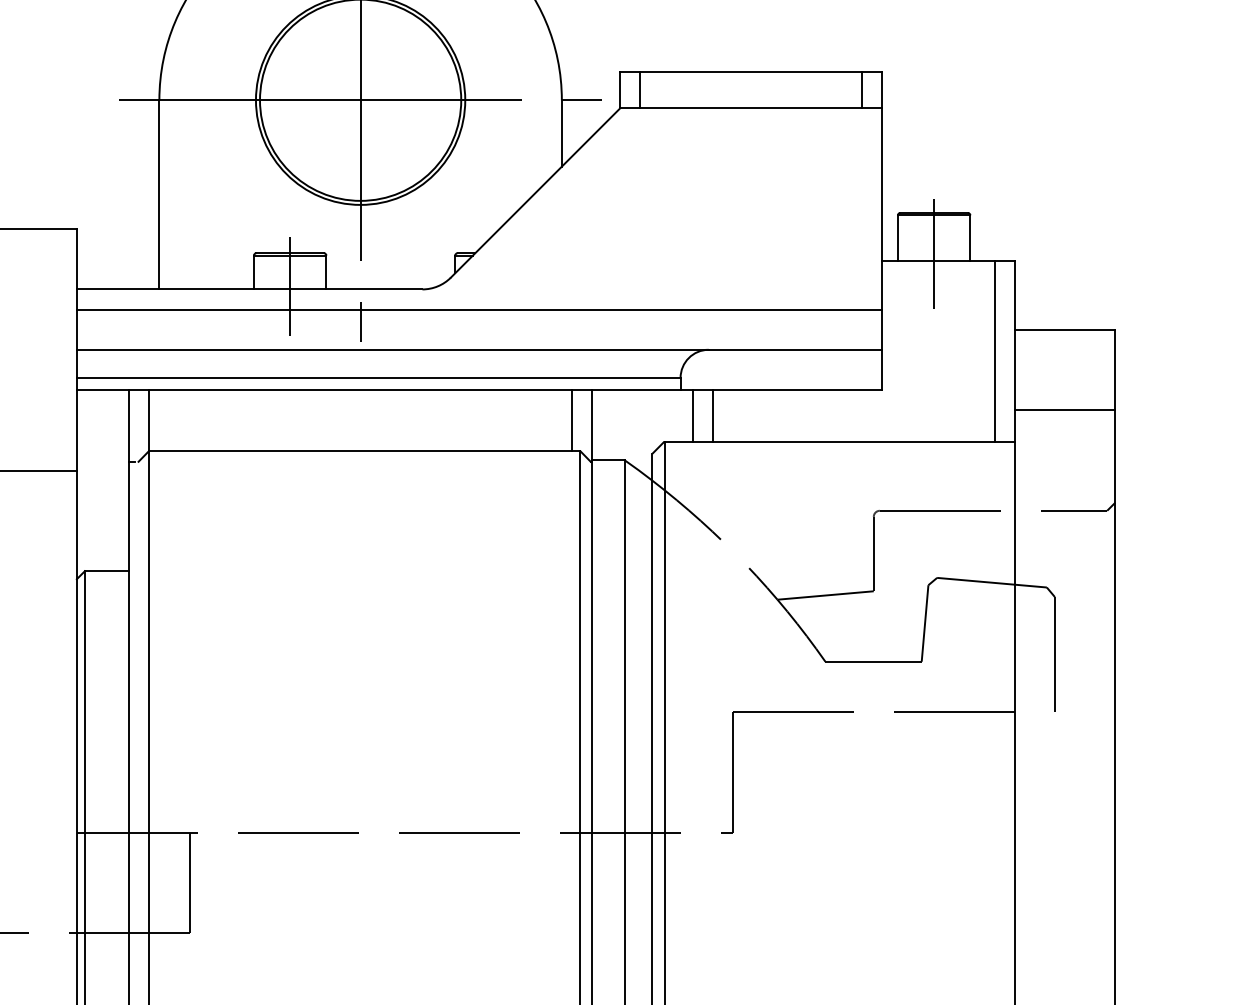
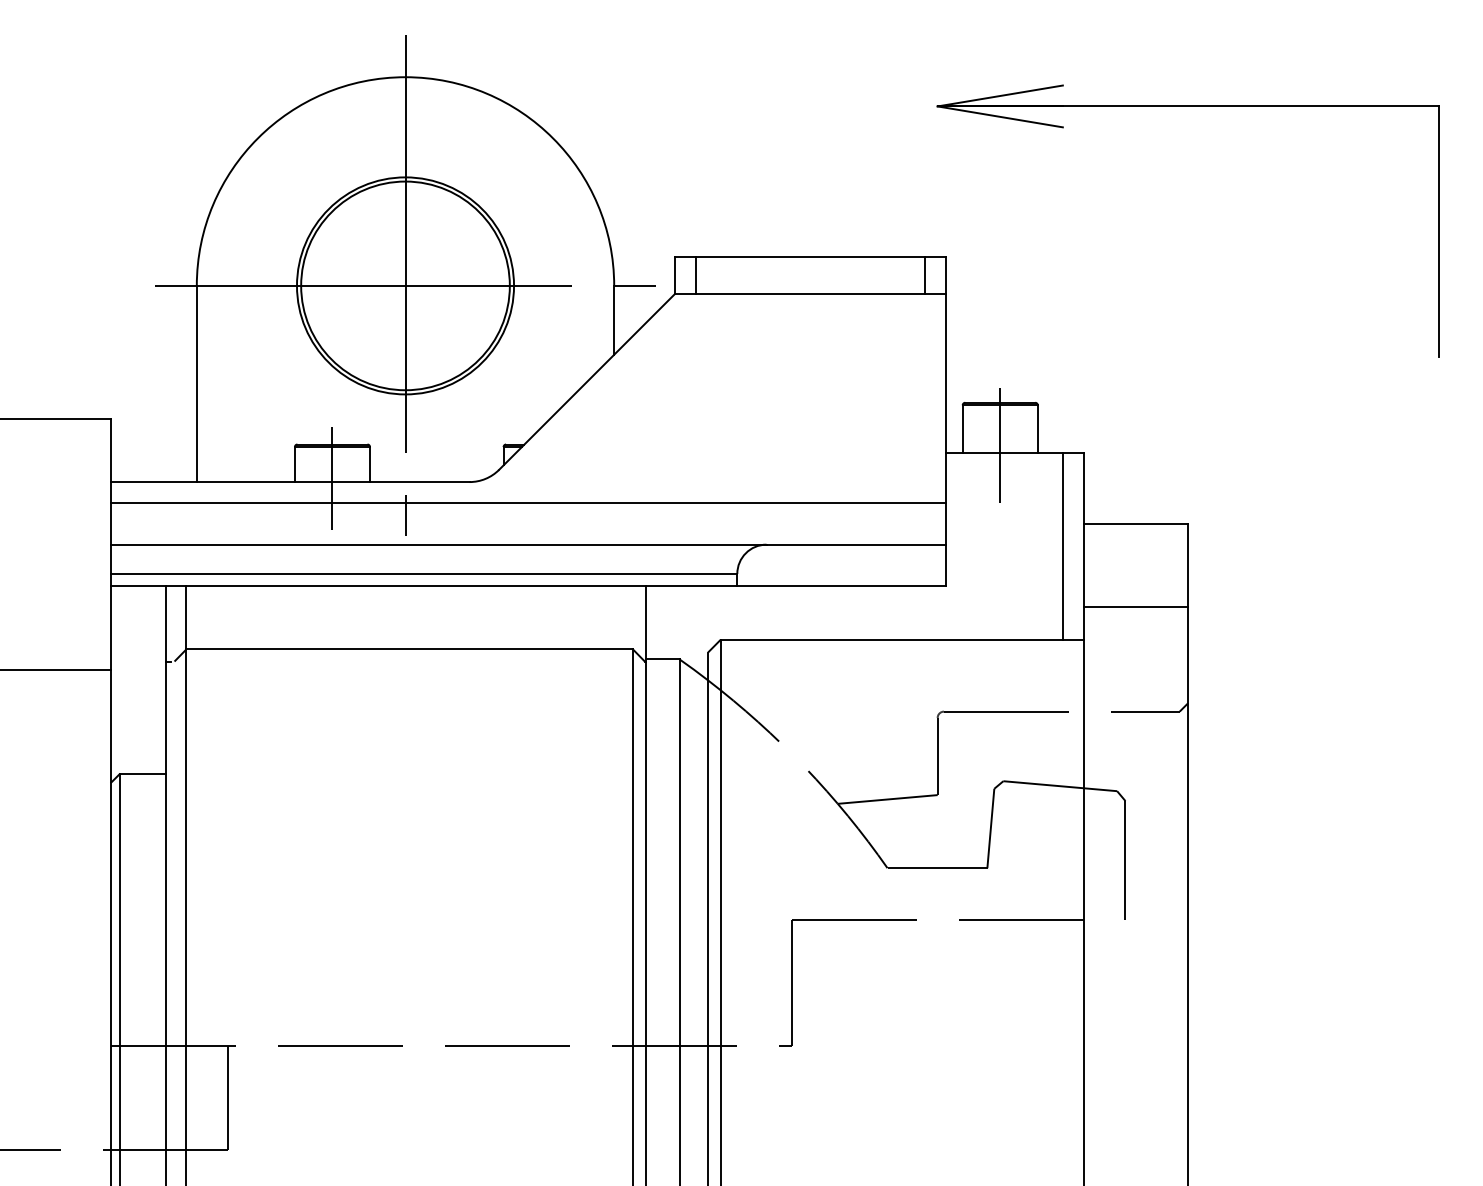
line: (692, 415) -> (749, 612), removed
line: (712, 415) -> (770, 612), removed
line: (571, 420) -> (624, 617), removed

